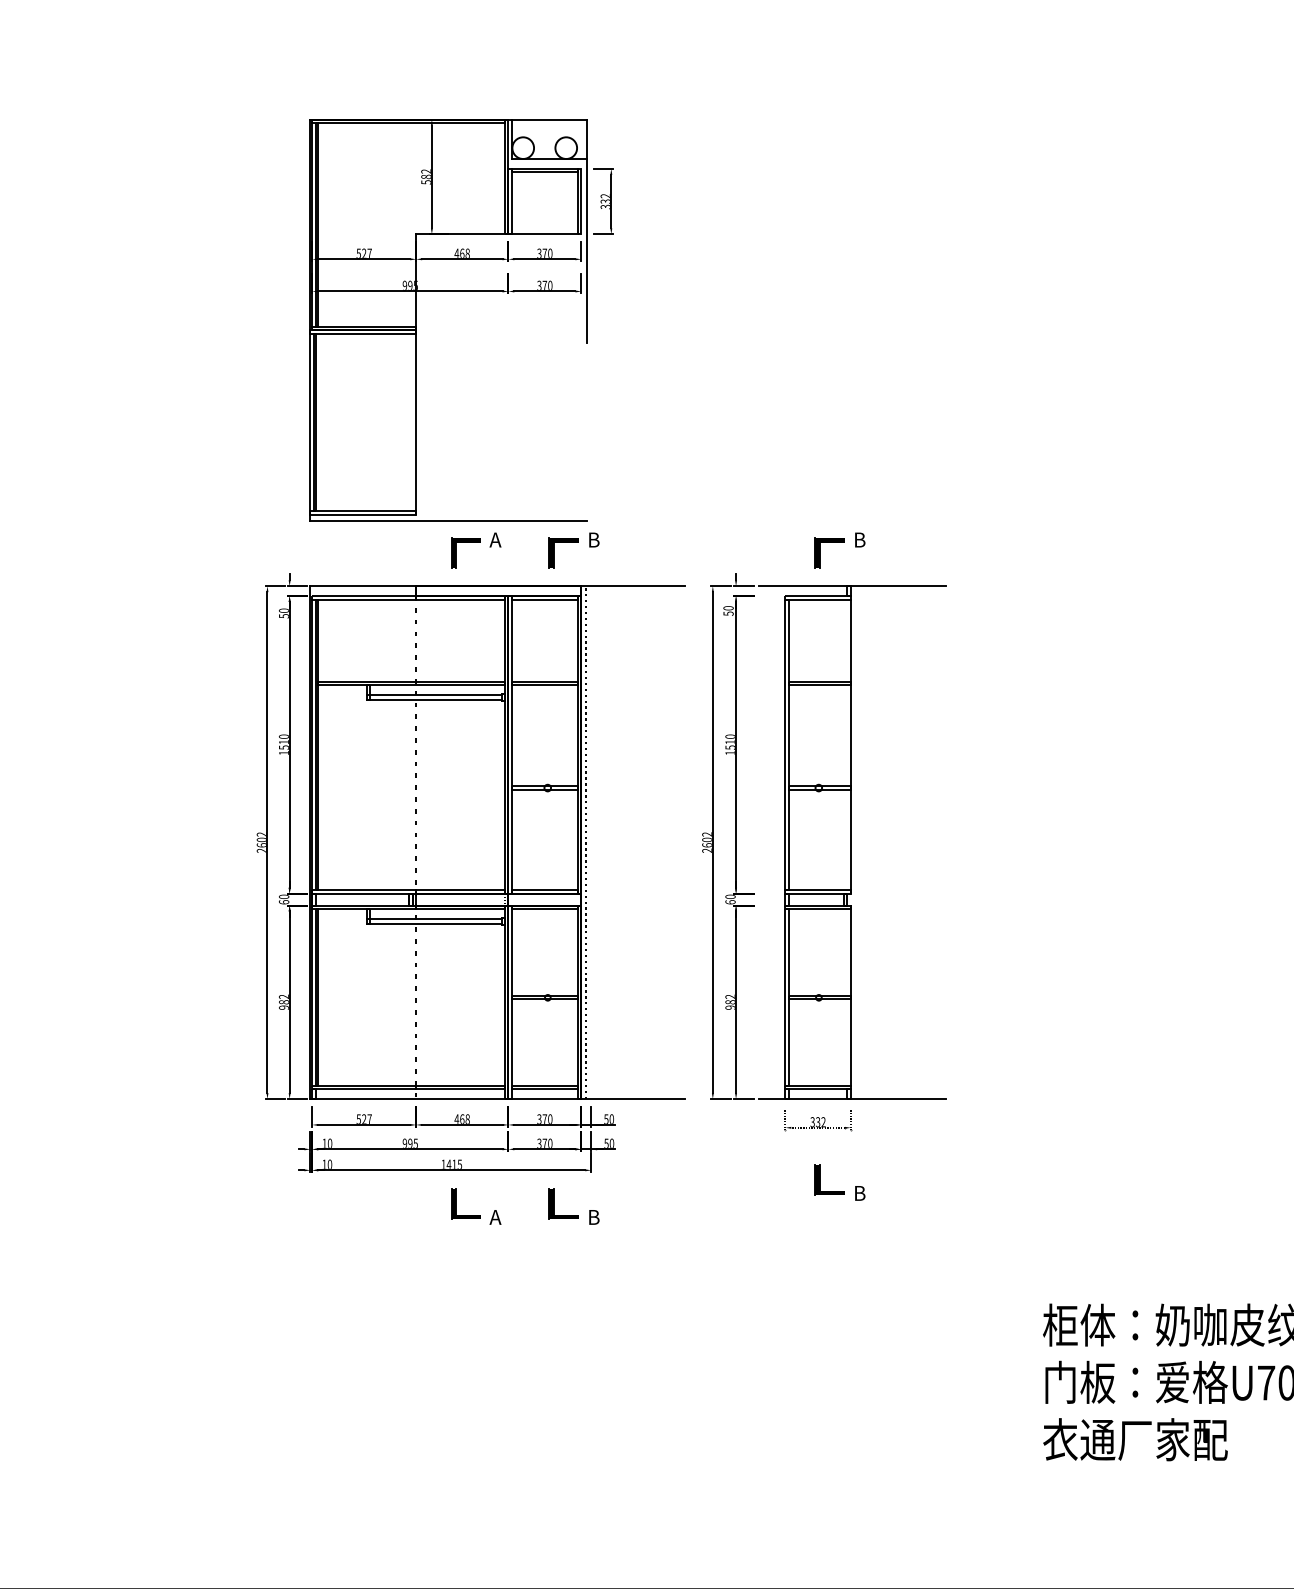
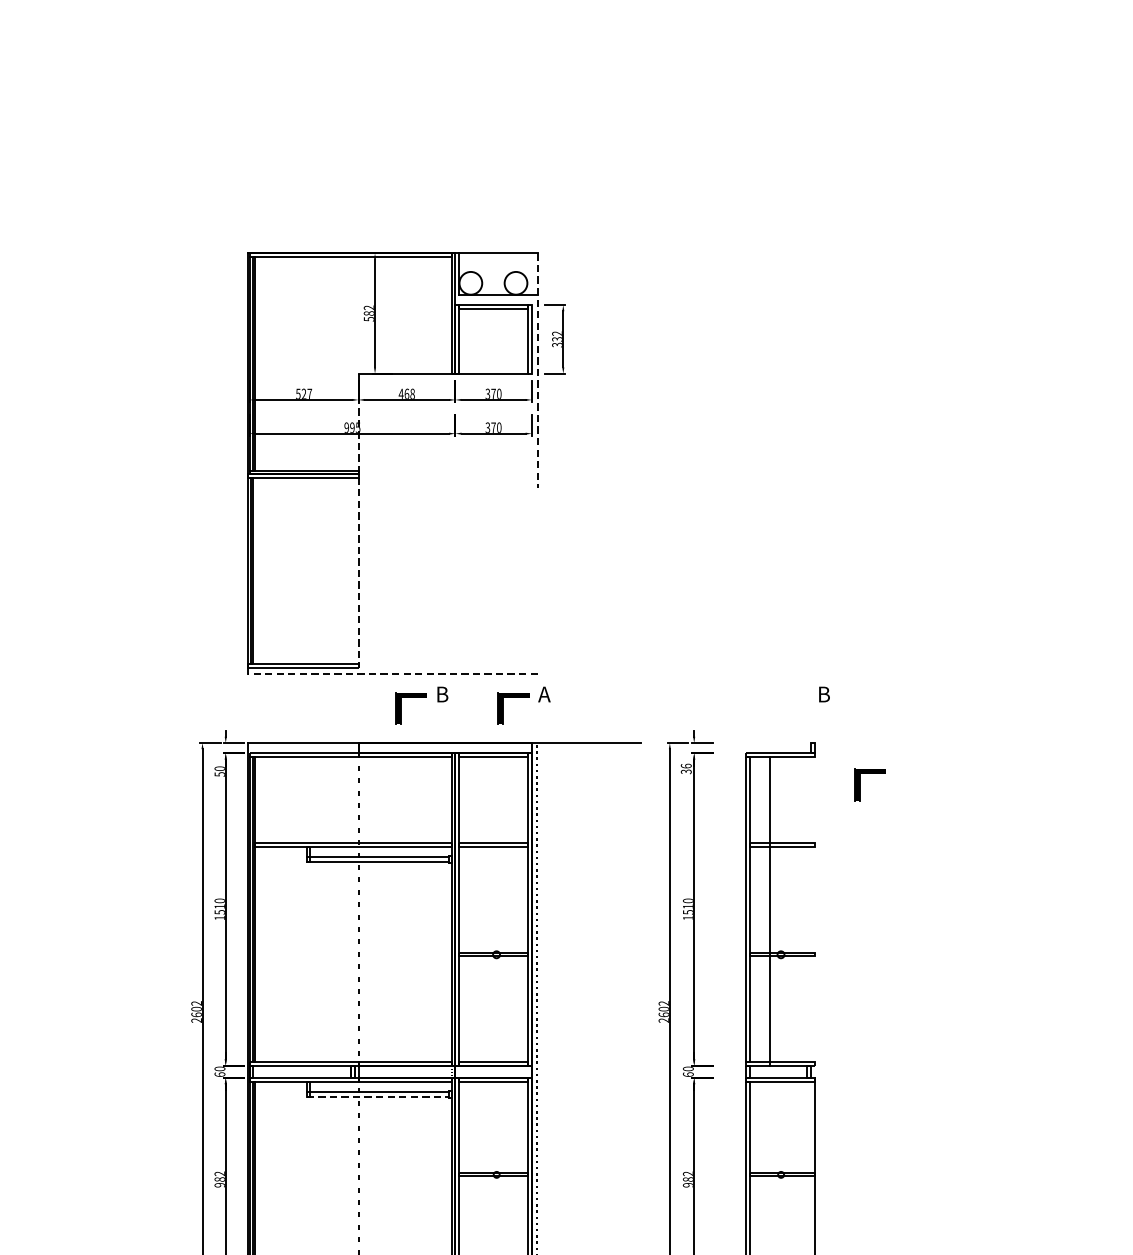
line: (587, 231) -> (538, 370), solid -> dashed
line: (416, 375) -> (358, 521), solid -> dashed
line: (448, 520) -> (392, 674), solid -> dashed
text: (495, 539) -> (441, 693), A -> B
text: (593, 539) -> (544, 693), B -> A
part: (820, 552) -> (860, 784), moved
line: (851, 586) -> (815, 743), removed
text: (728, 610) -> (686, 768), 50 -> 36
line: (850, 746) -> (769, 911), moved
line: (434, 923) -> (377, 1096), solid -> dashed

